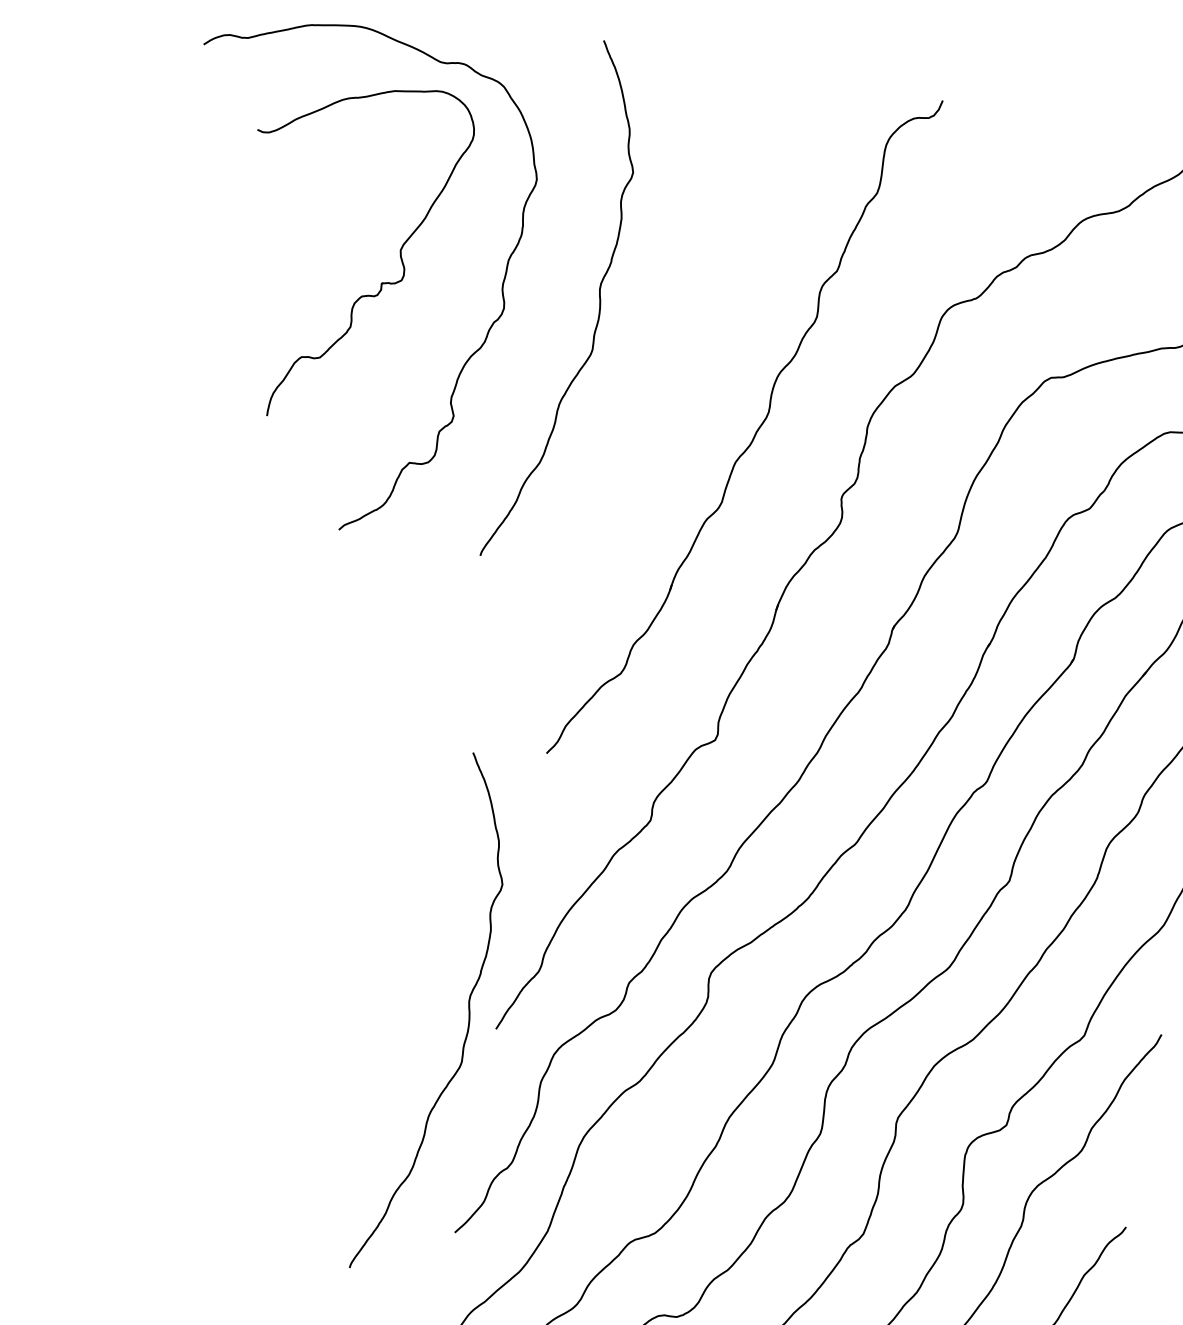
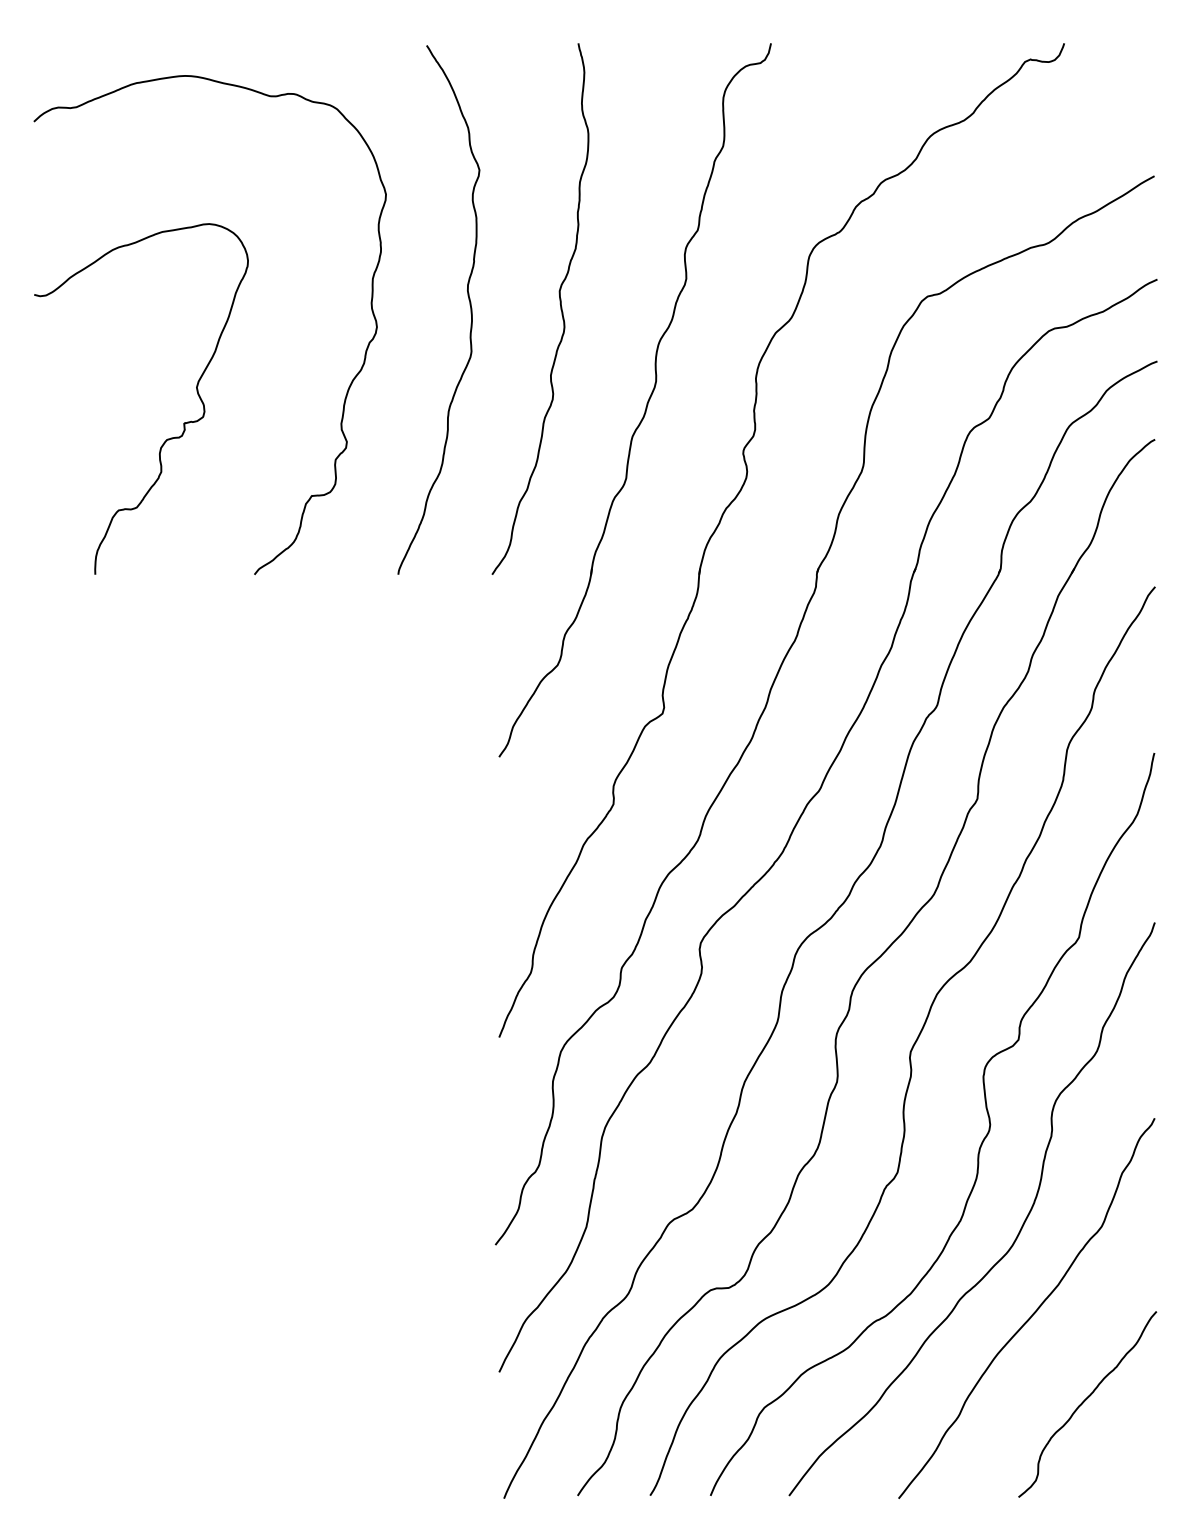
curve: (362, 295) -> (167, 438), moved
curve: (687, 318) -> (559, 303), added
curve: (468, 1016) -> (469, 1029), removed

